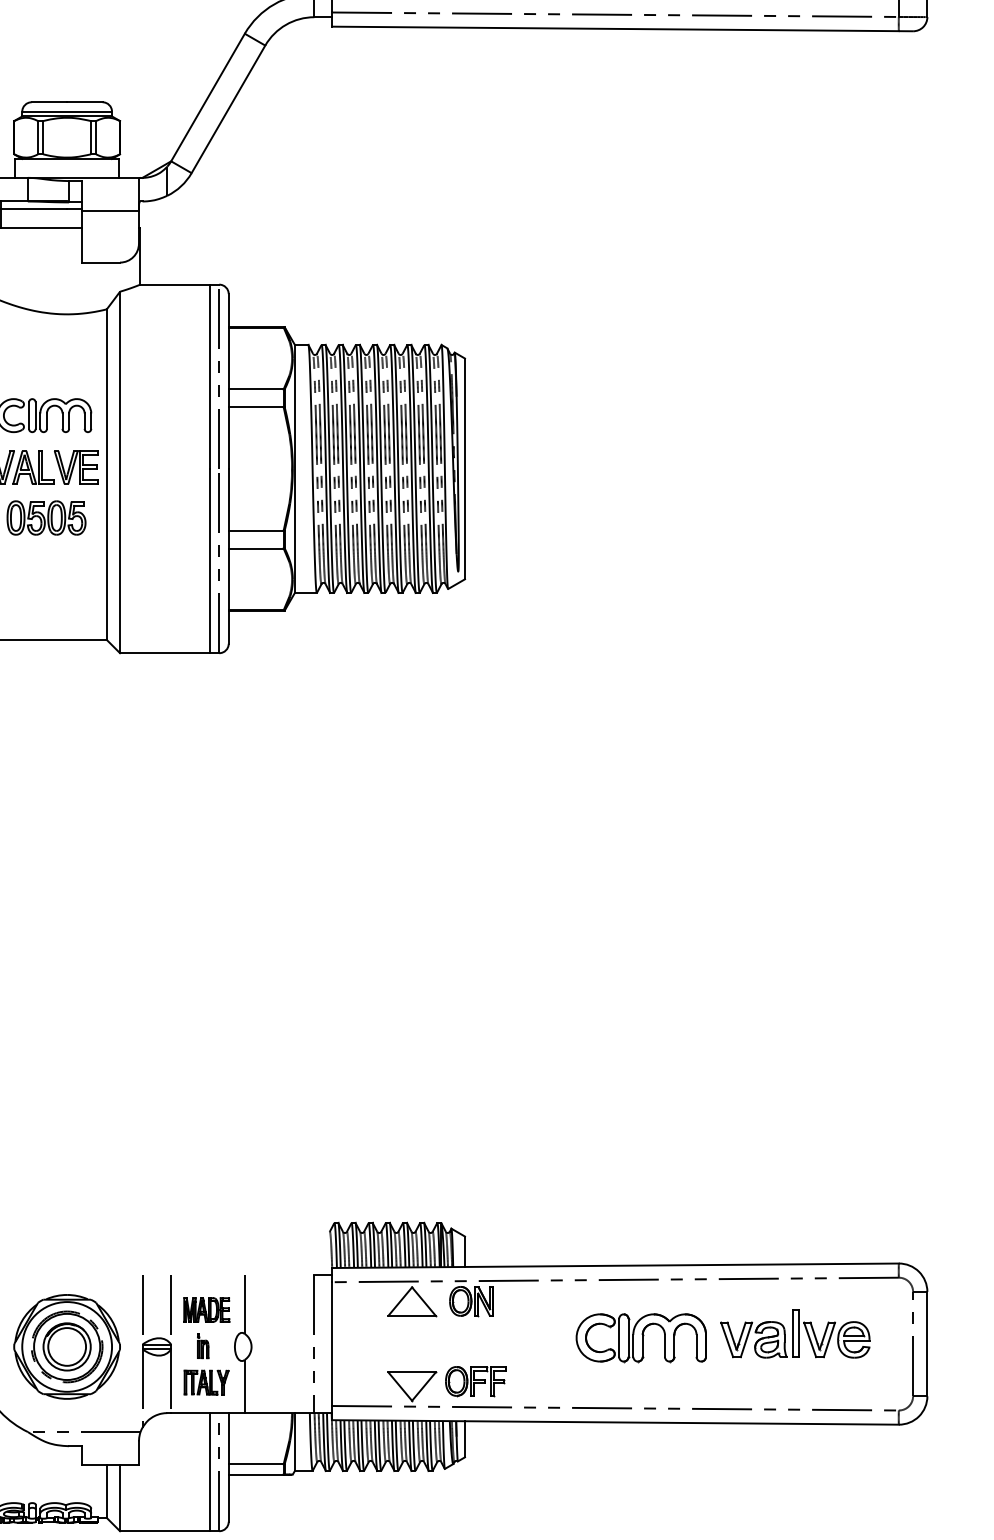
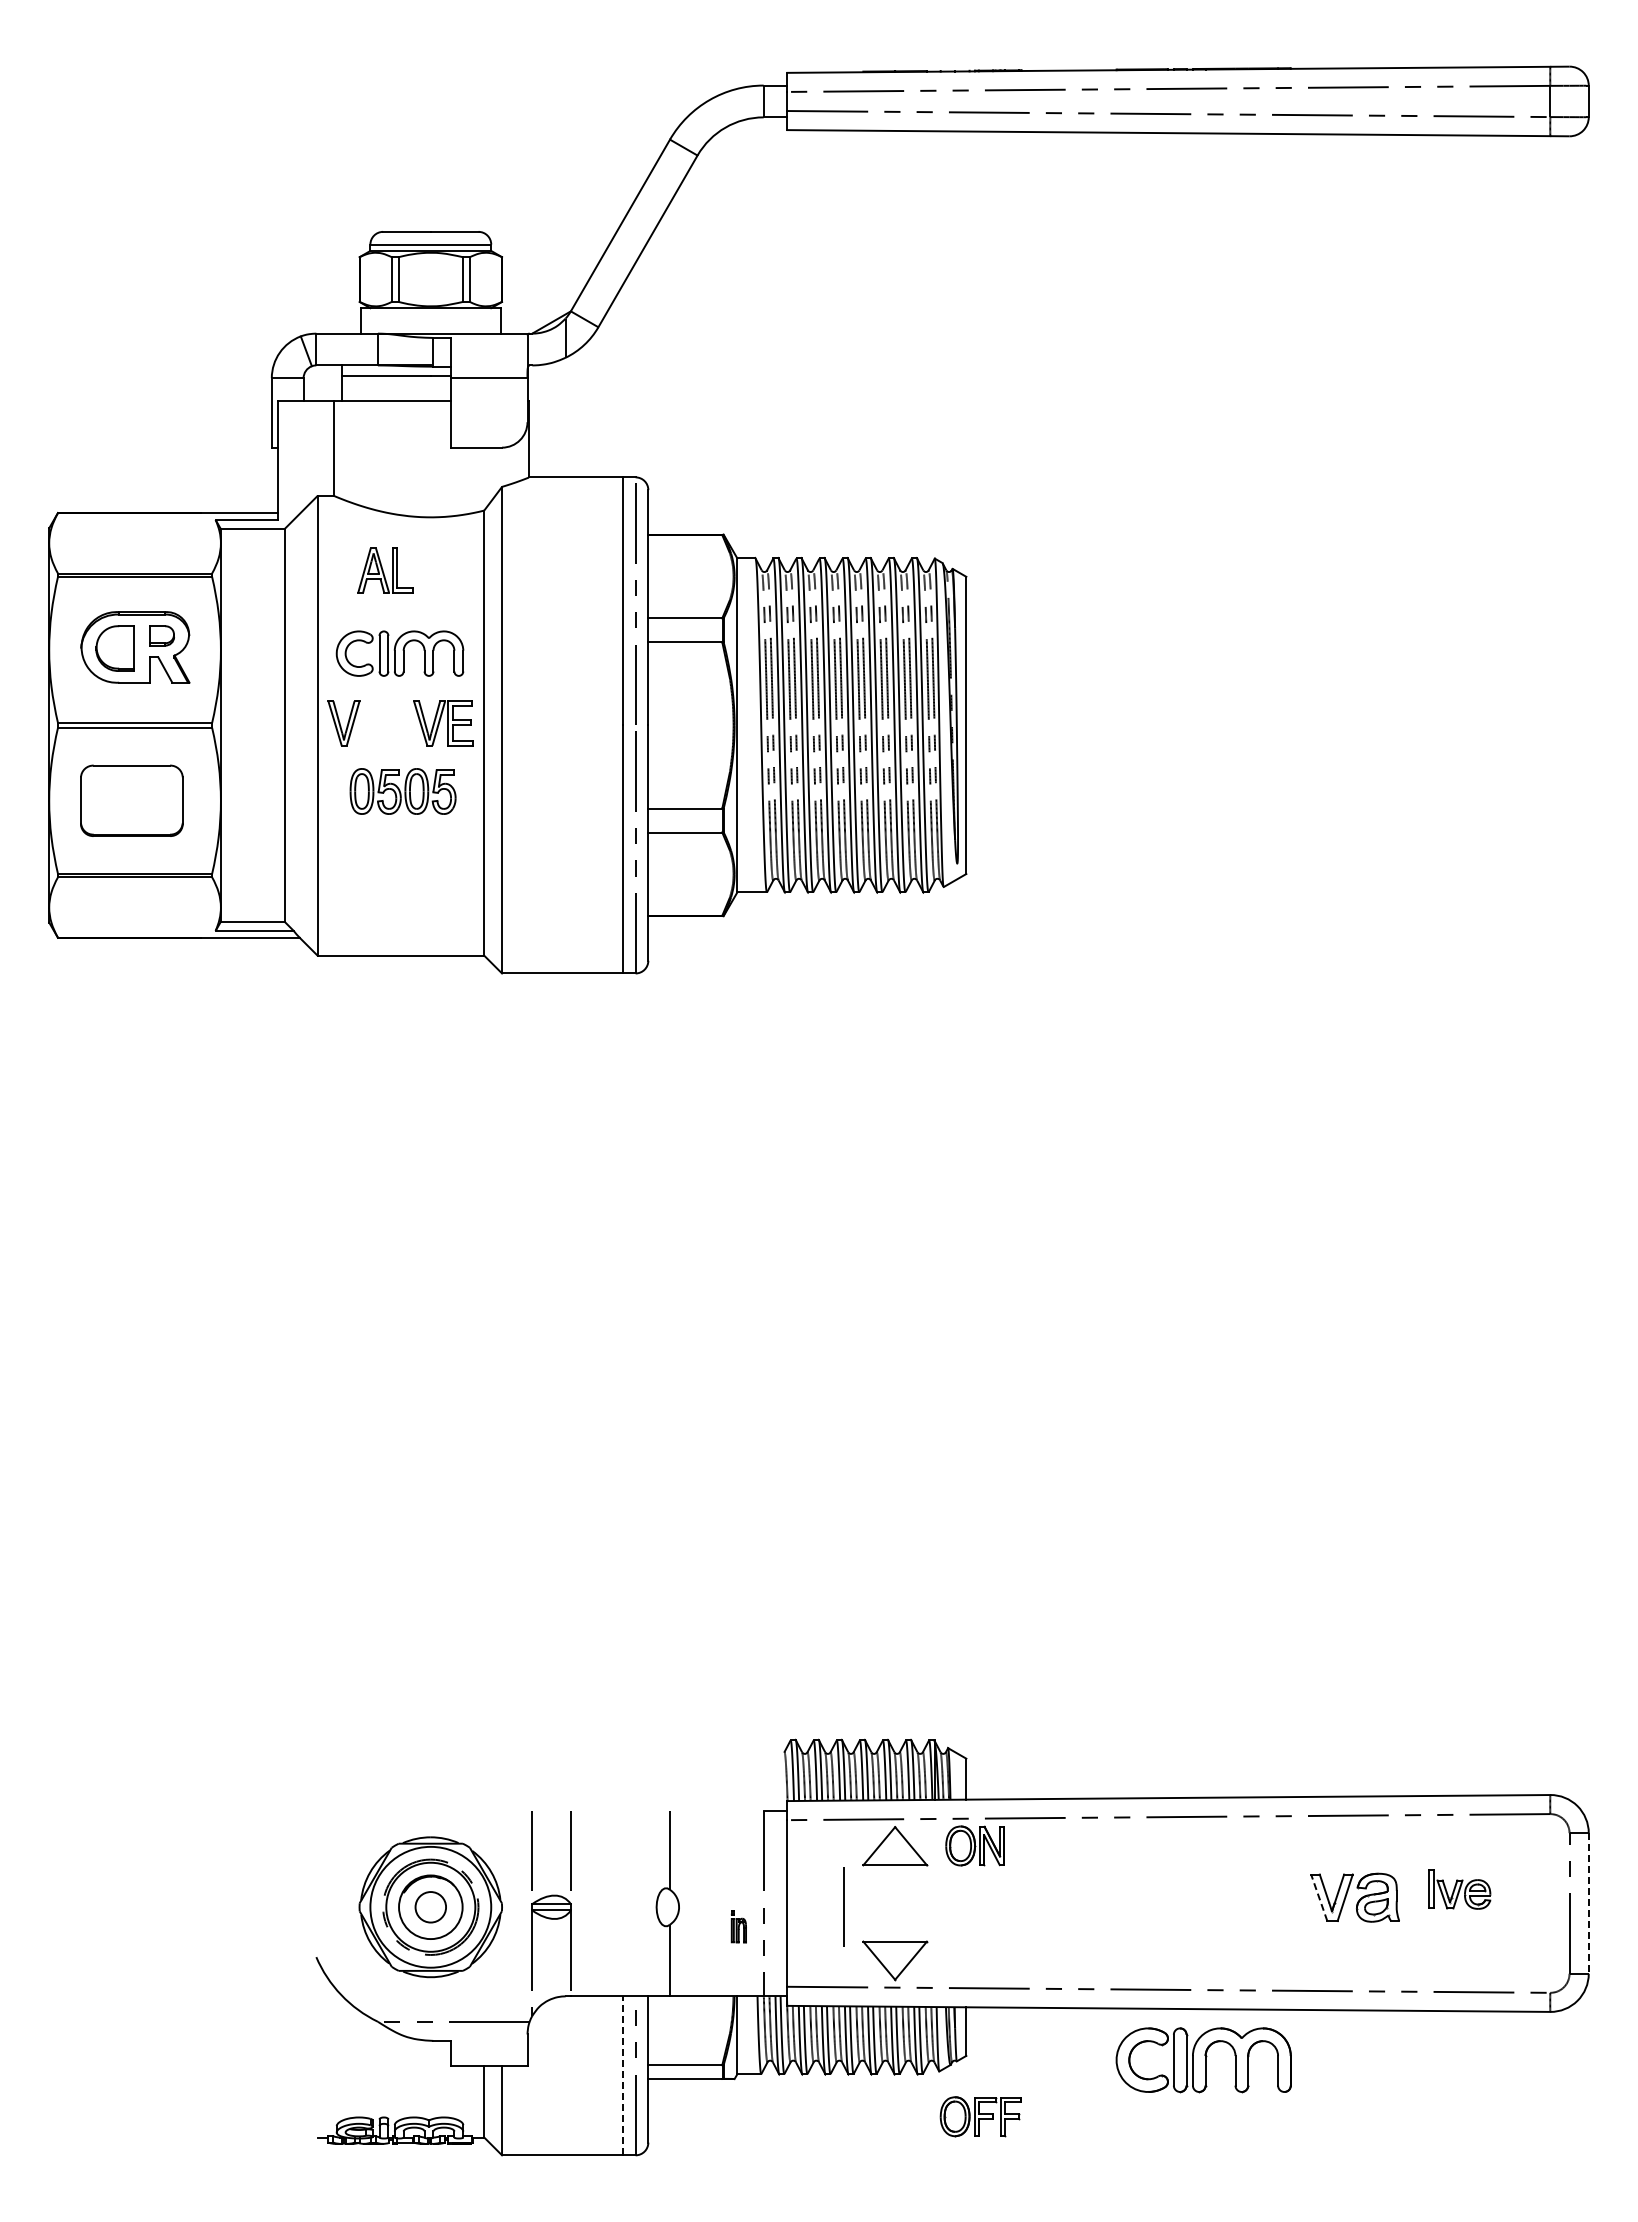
part: (33, 467) -> (385, 570), moved
part: (206, 1309) -> (618, 1857), removed
part: (831, 1333) -> (1459, 1889), size x0.6
part: (641, 1338) -> (1203, 2060), moved
line: (727, 1339) -> (1319, 1897), solid -> dashed
line: (927, 1344) -> (1588, 1903), solid -> dashed
circle: (66, 1346) -> (430, 1906), size x0.6
part: (202, 1346) -> (738, 1926), moved
line: (373, 1346) -> (843, 1906), added
part: (475, 1381) -> (980, 2116), moved
part: (206, 1382) -> (618, 1955), removed
line: (209, 1471) -> (622, 2075), solid -> dashed

